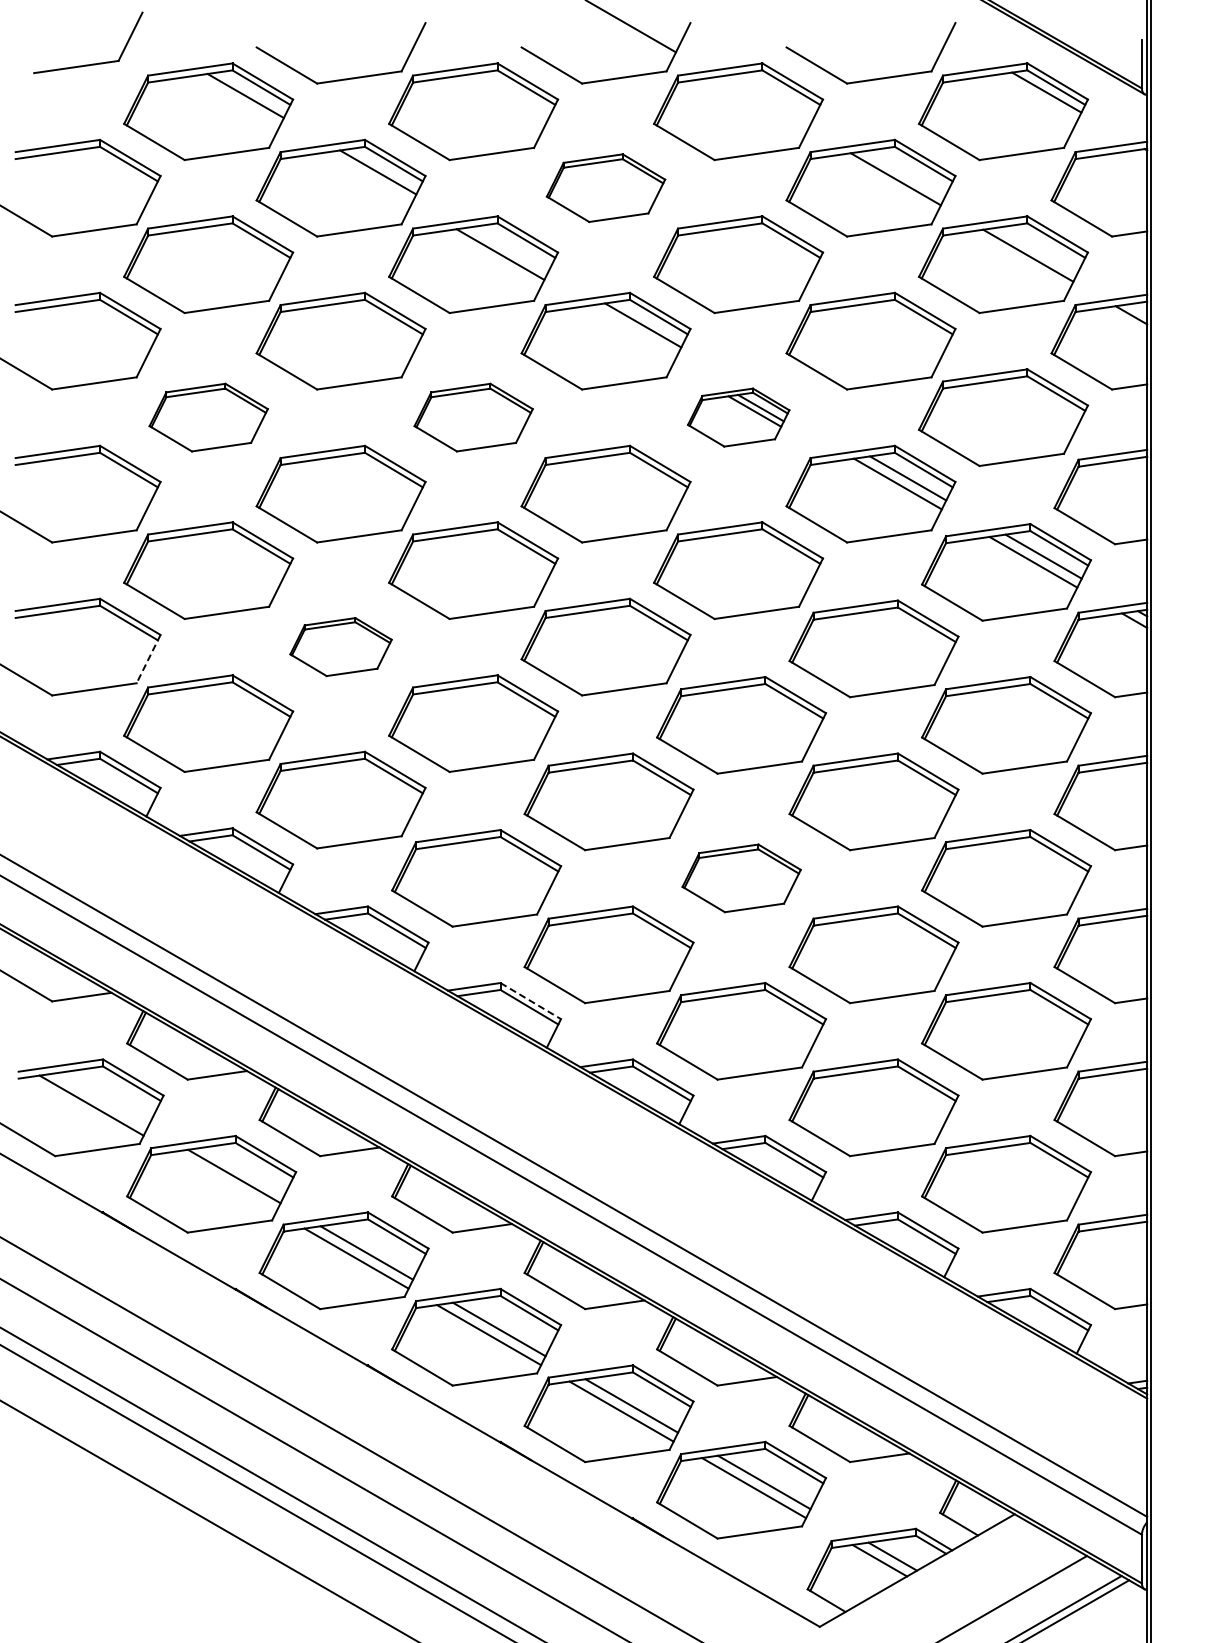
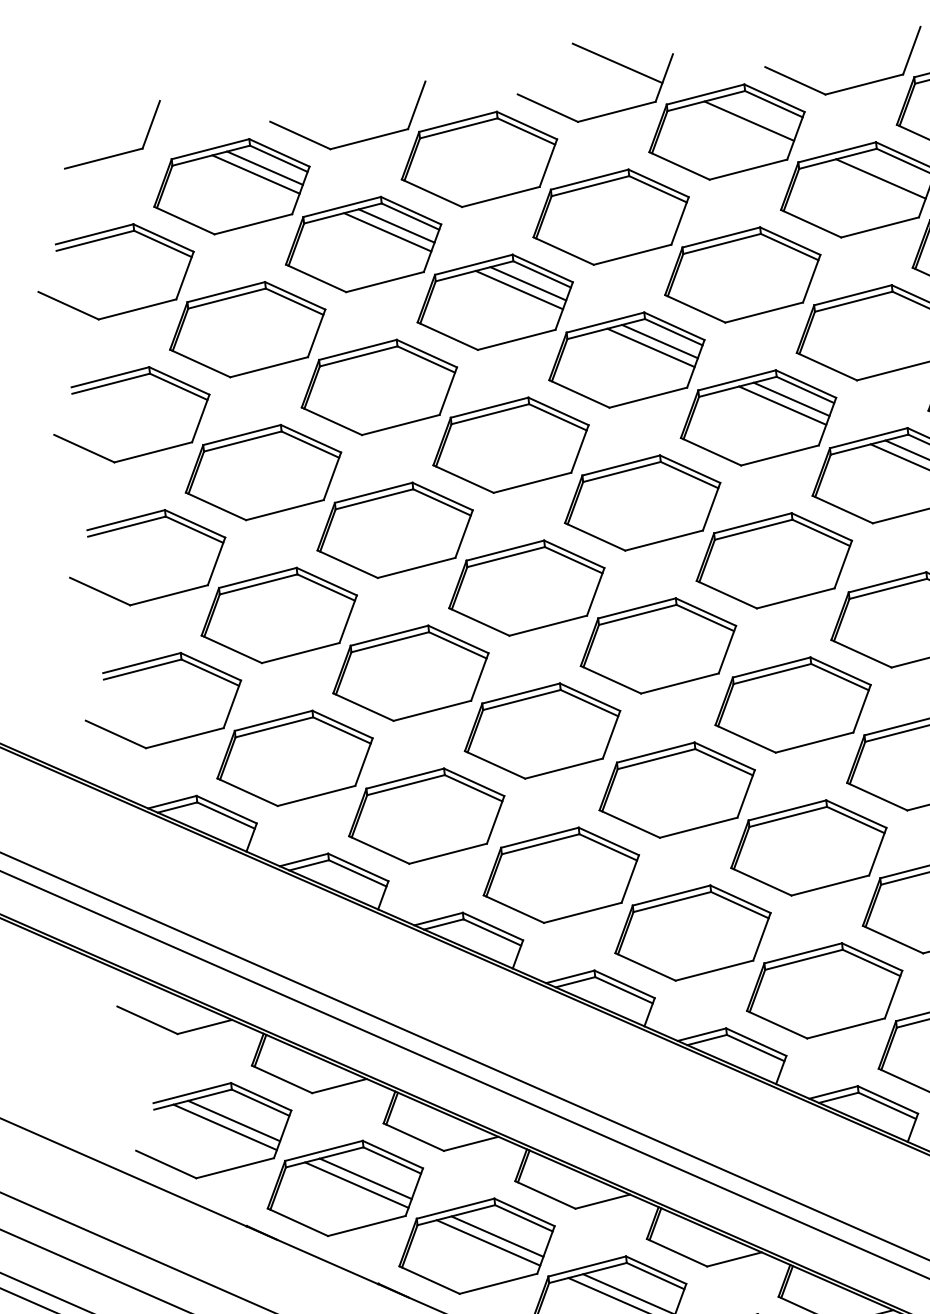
line: (235, 101) -> (256, 174), added
line: (763, 102) -> (749, 120), added
line: (367, 177) -> (387, 231), added
part: (605, 187) -> (610, 216), size x1.43
line: (510, 248) -> (528, 283), added
line: (632, 330) -> (650, 347), added
part: (208, 417) -> (263, 472), size x1.43
part: (473, 417) -> (510, 445), size x1.43
part: (738, 417) -> (758, 417), size x1.67
part: (340, 646) -> (410, 672), size x1.67
line: (148, 659) -> (232, 704), dashed -> solid
part: (741, 878) -> (808, 848), size x1.43
line: (531, 1001) -> (625, 984), dashed -> solid
line: (101, 1099) -> (233, 1120), added
line: (224, 1182) -> (357, 1185), added

